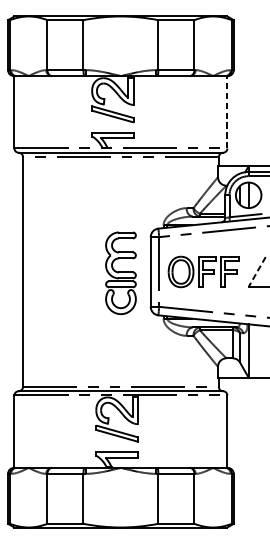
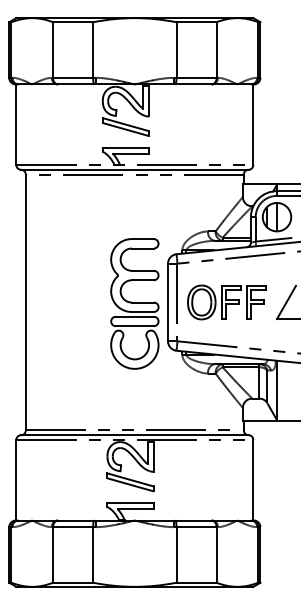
line: (227, 112) -> (253, 124), dashed -> solid
part: (120, 272) -> (134, 303), size x1.43
line: (257, 272) -> (286, 302), dashed -> solid

